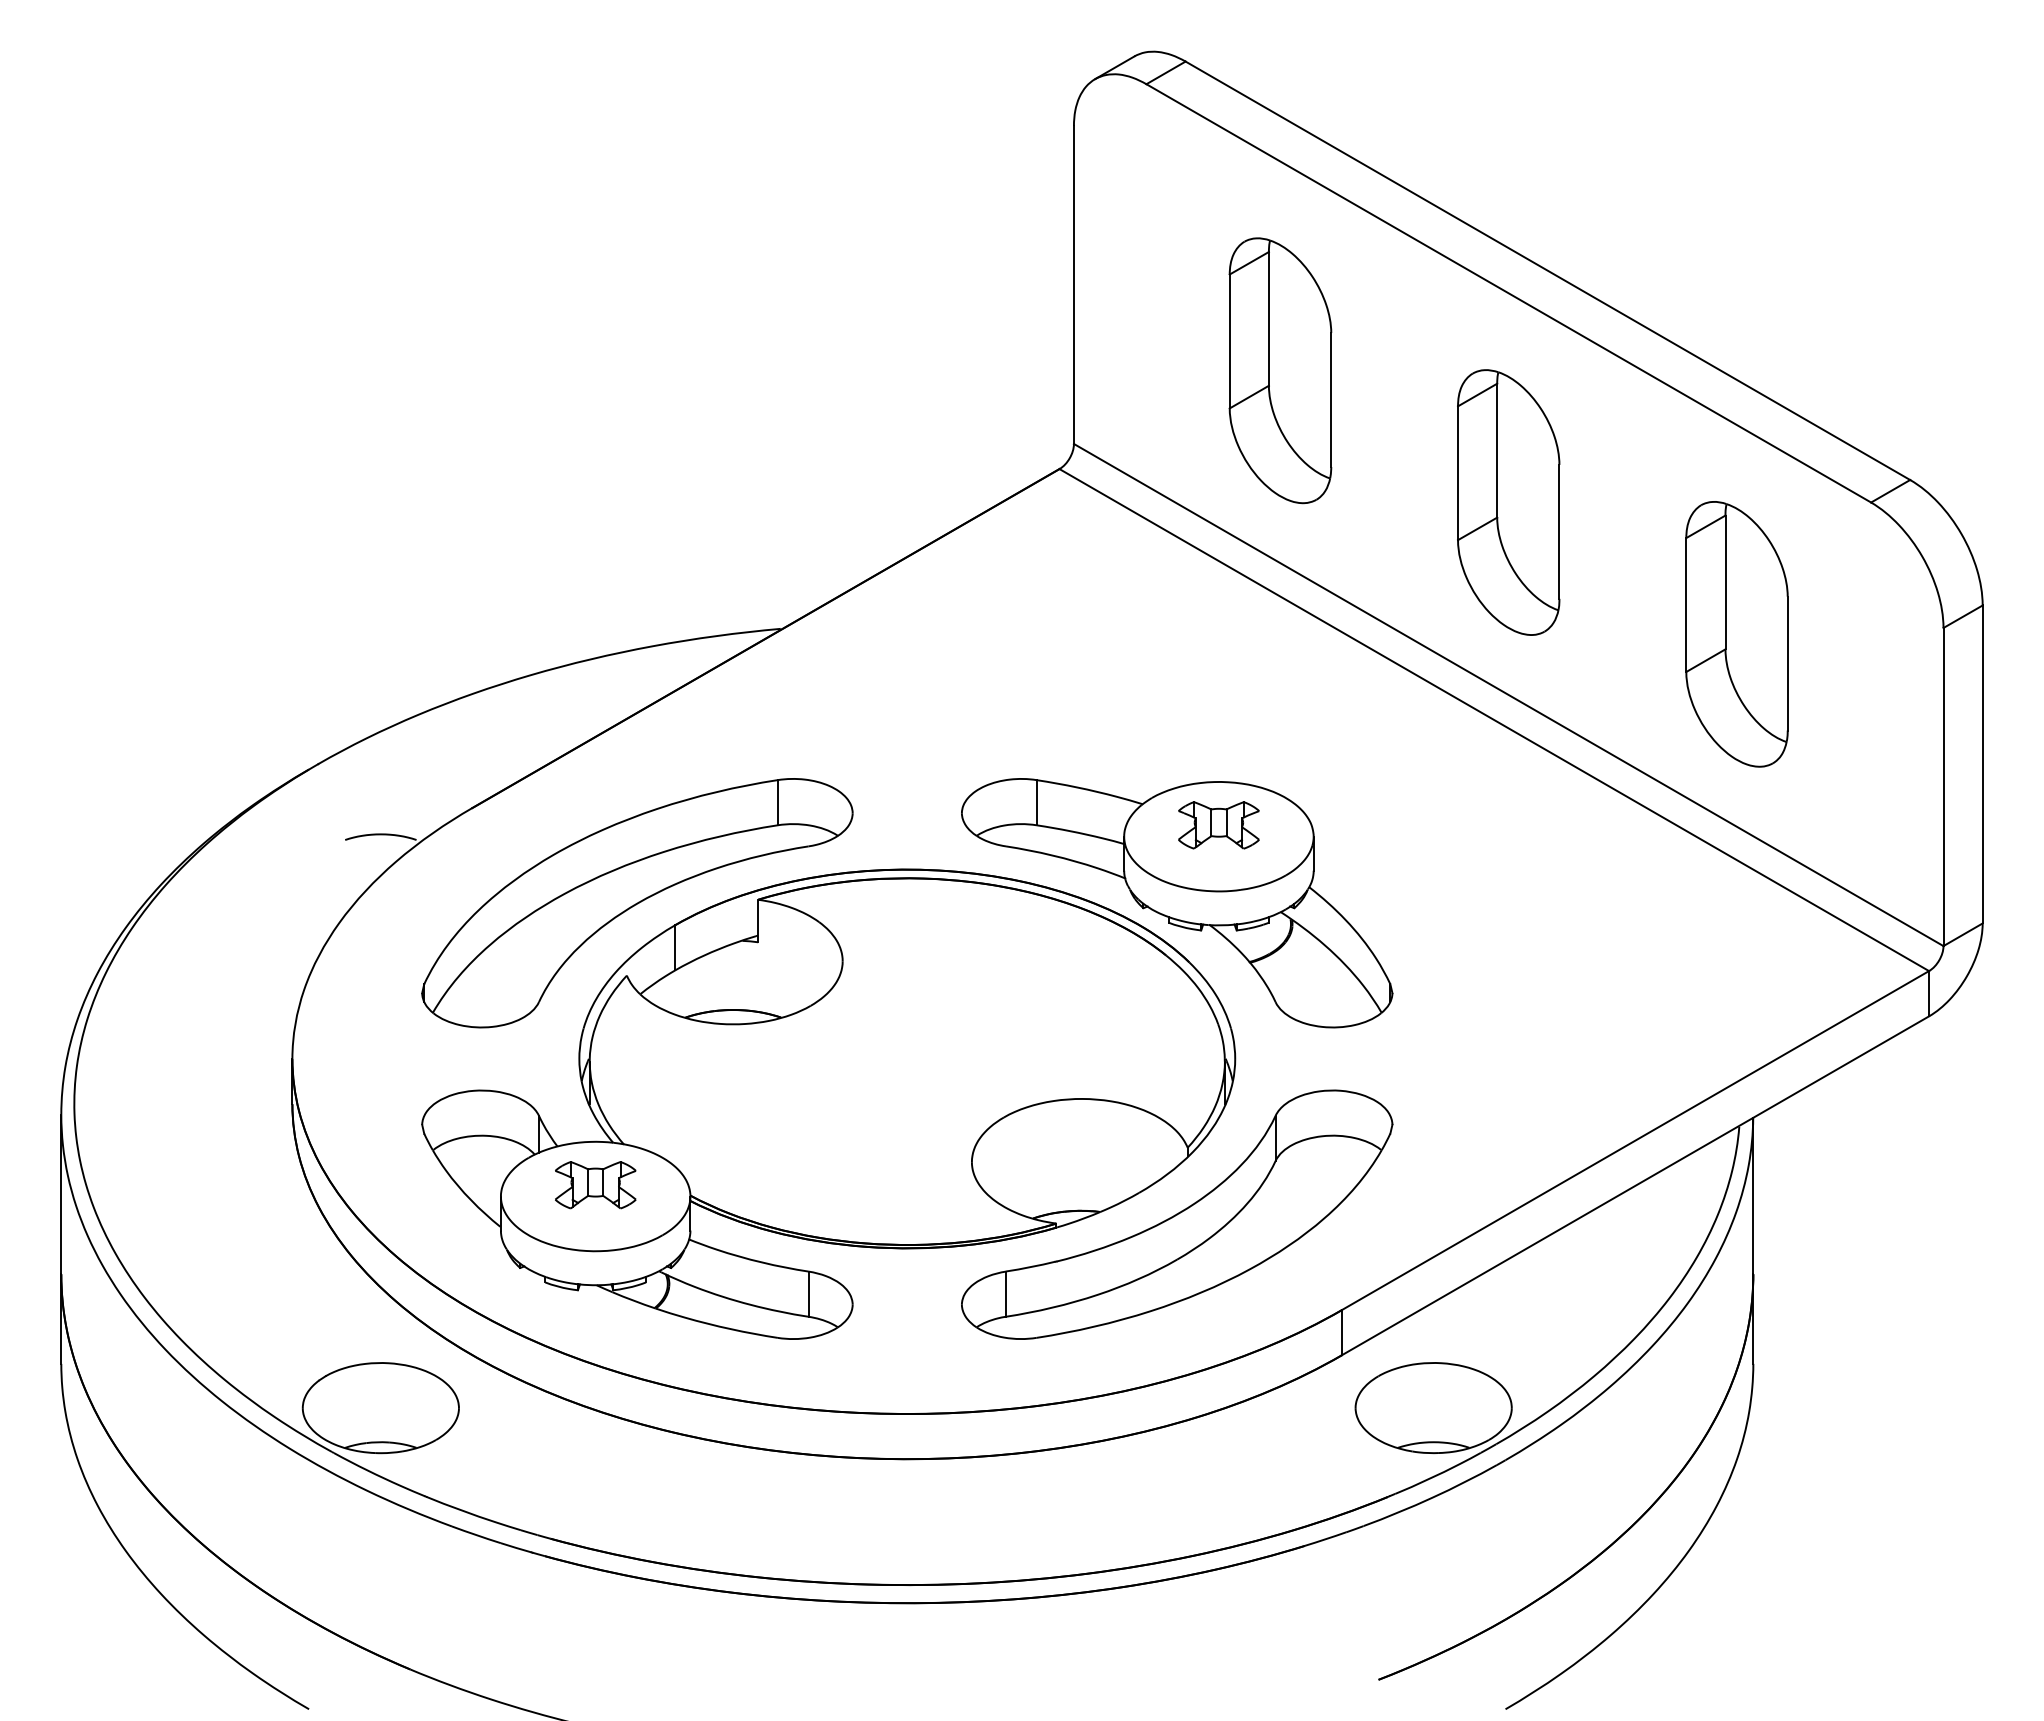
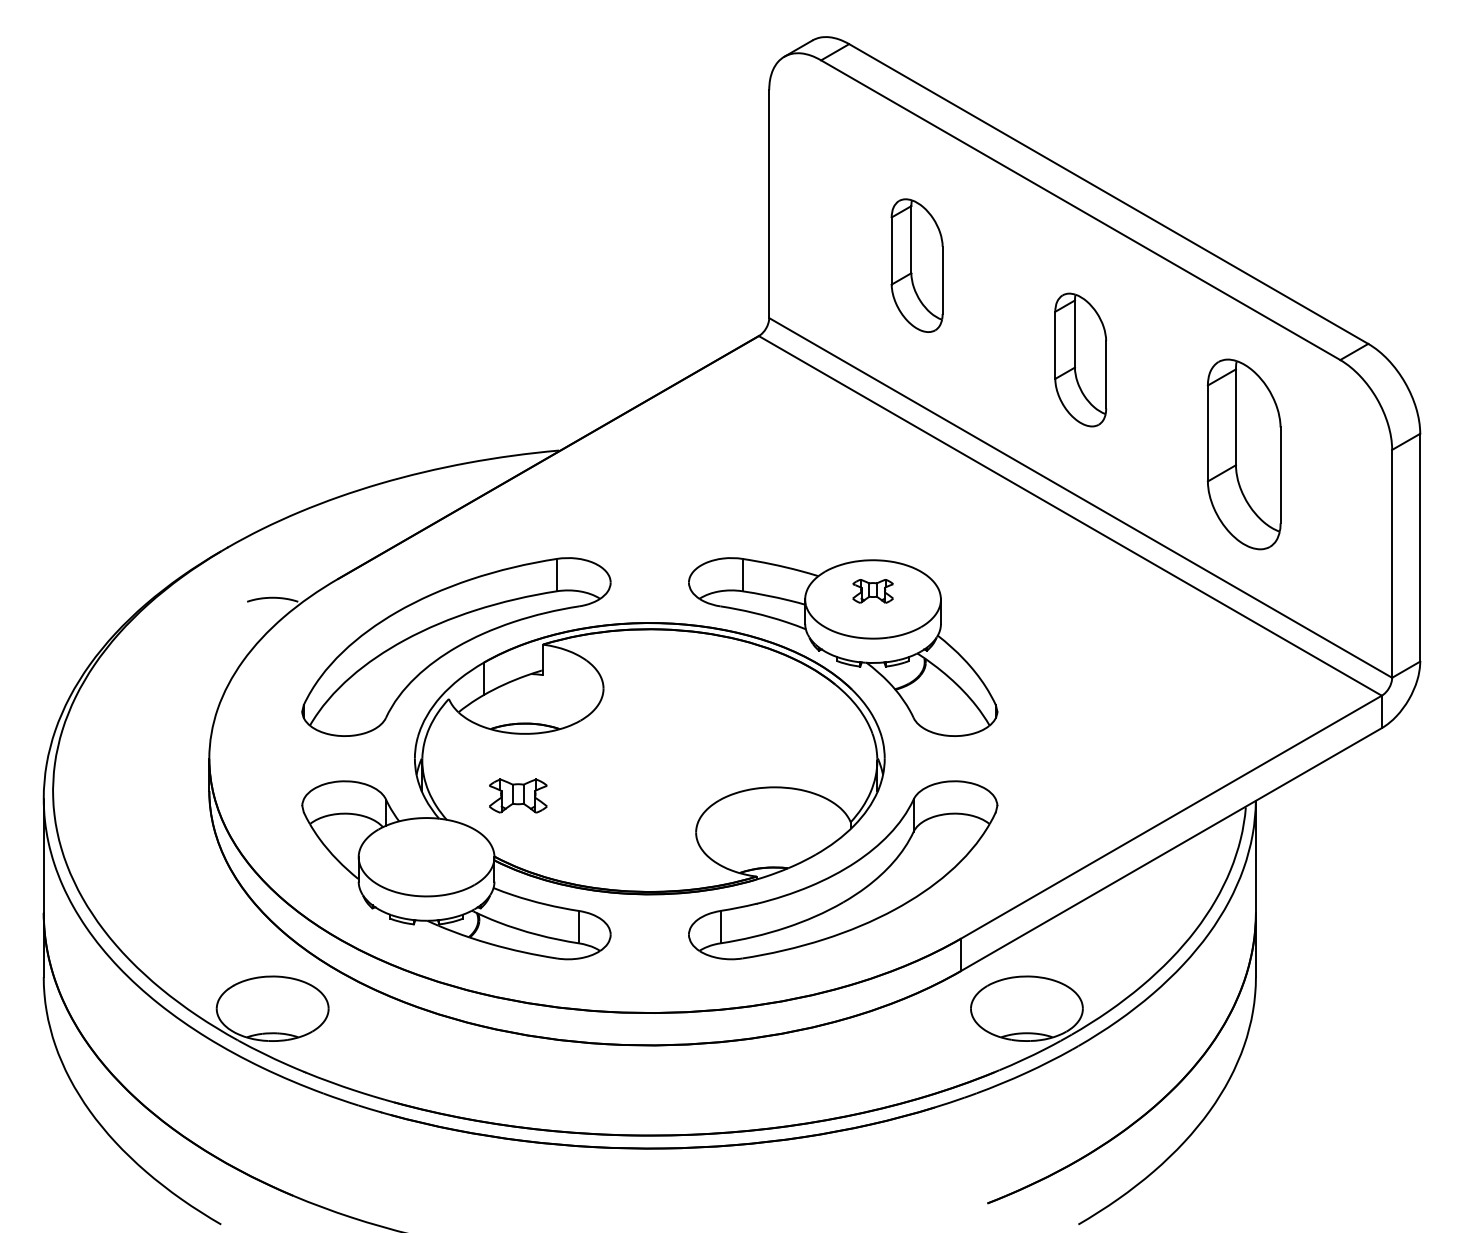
part: (1280, 370) -> (917, 265), size x0.7
part: (1508, 502) -> (1080, 360), size x0.7
part: (1218, 825) -> (872, 591), size x0.7
part: (595, 1185) -> (518, 796), moved

